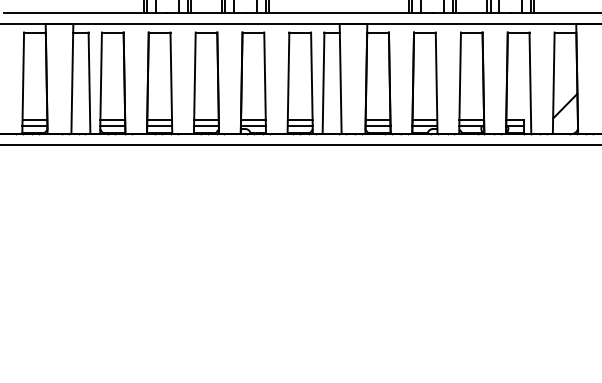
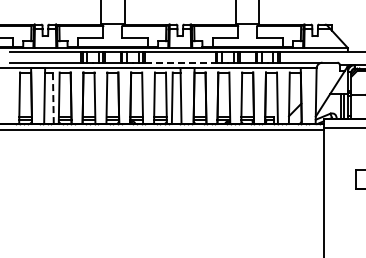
line: (339, 12) -> (180, 62), solid -> dashed
line: (89, 83) -> (53, 98), solid -> dashed

